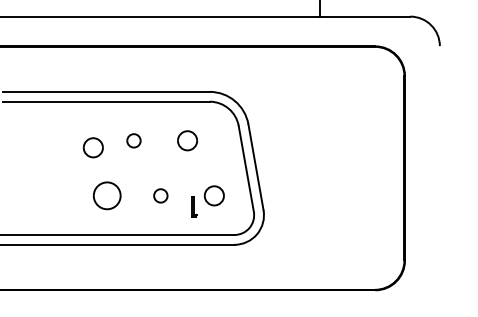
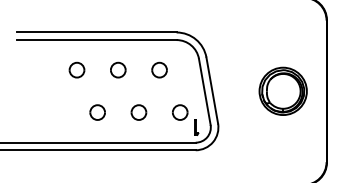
part: (133, 140) -> (117, 69), size x1.43
part: (92, 147) -> (76, 69), moved
part: (347, 167) -> (282, 90), added
part: (106, 195) -> (97, 112), size x0.71
part: (160, 195) -> (138, 112), size x1.43
part: (194, 206) -> (196, 126), moved

